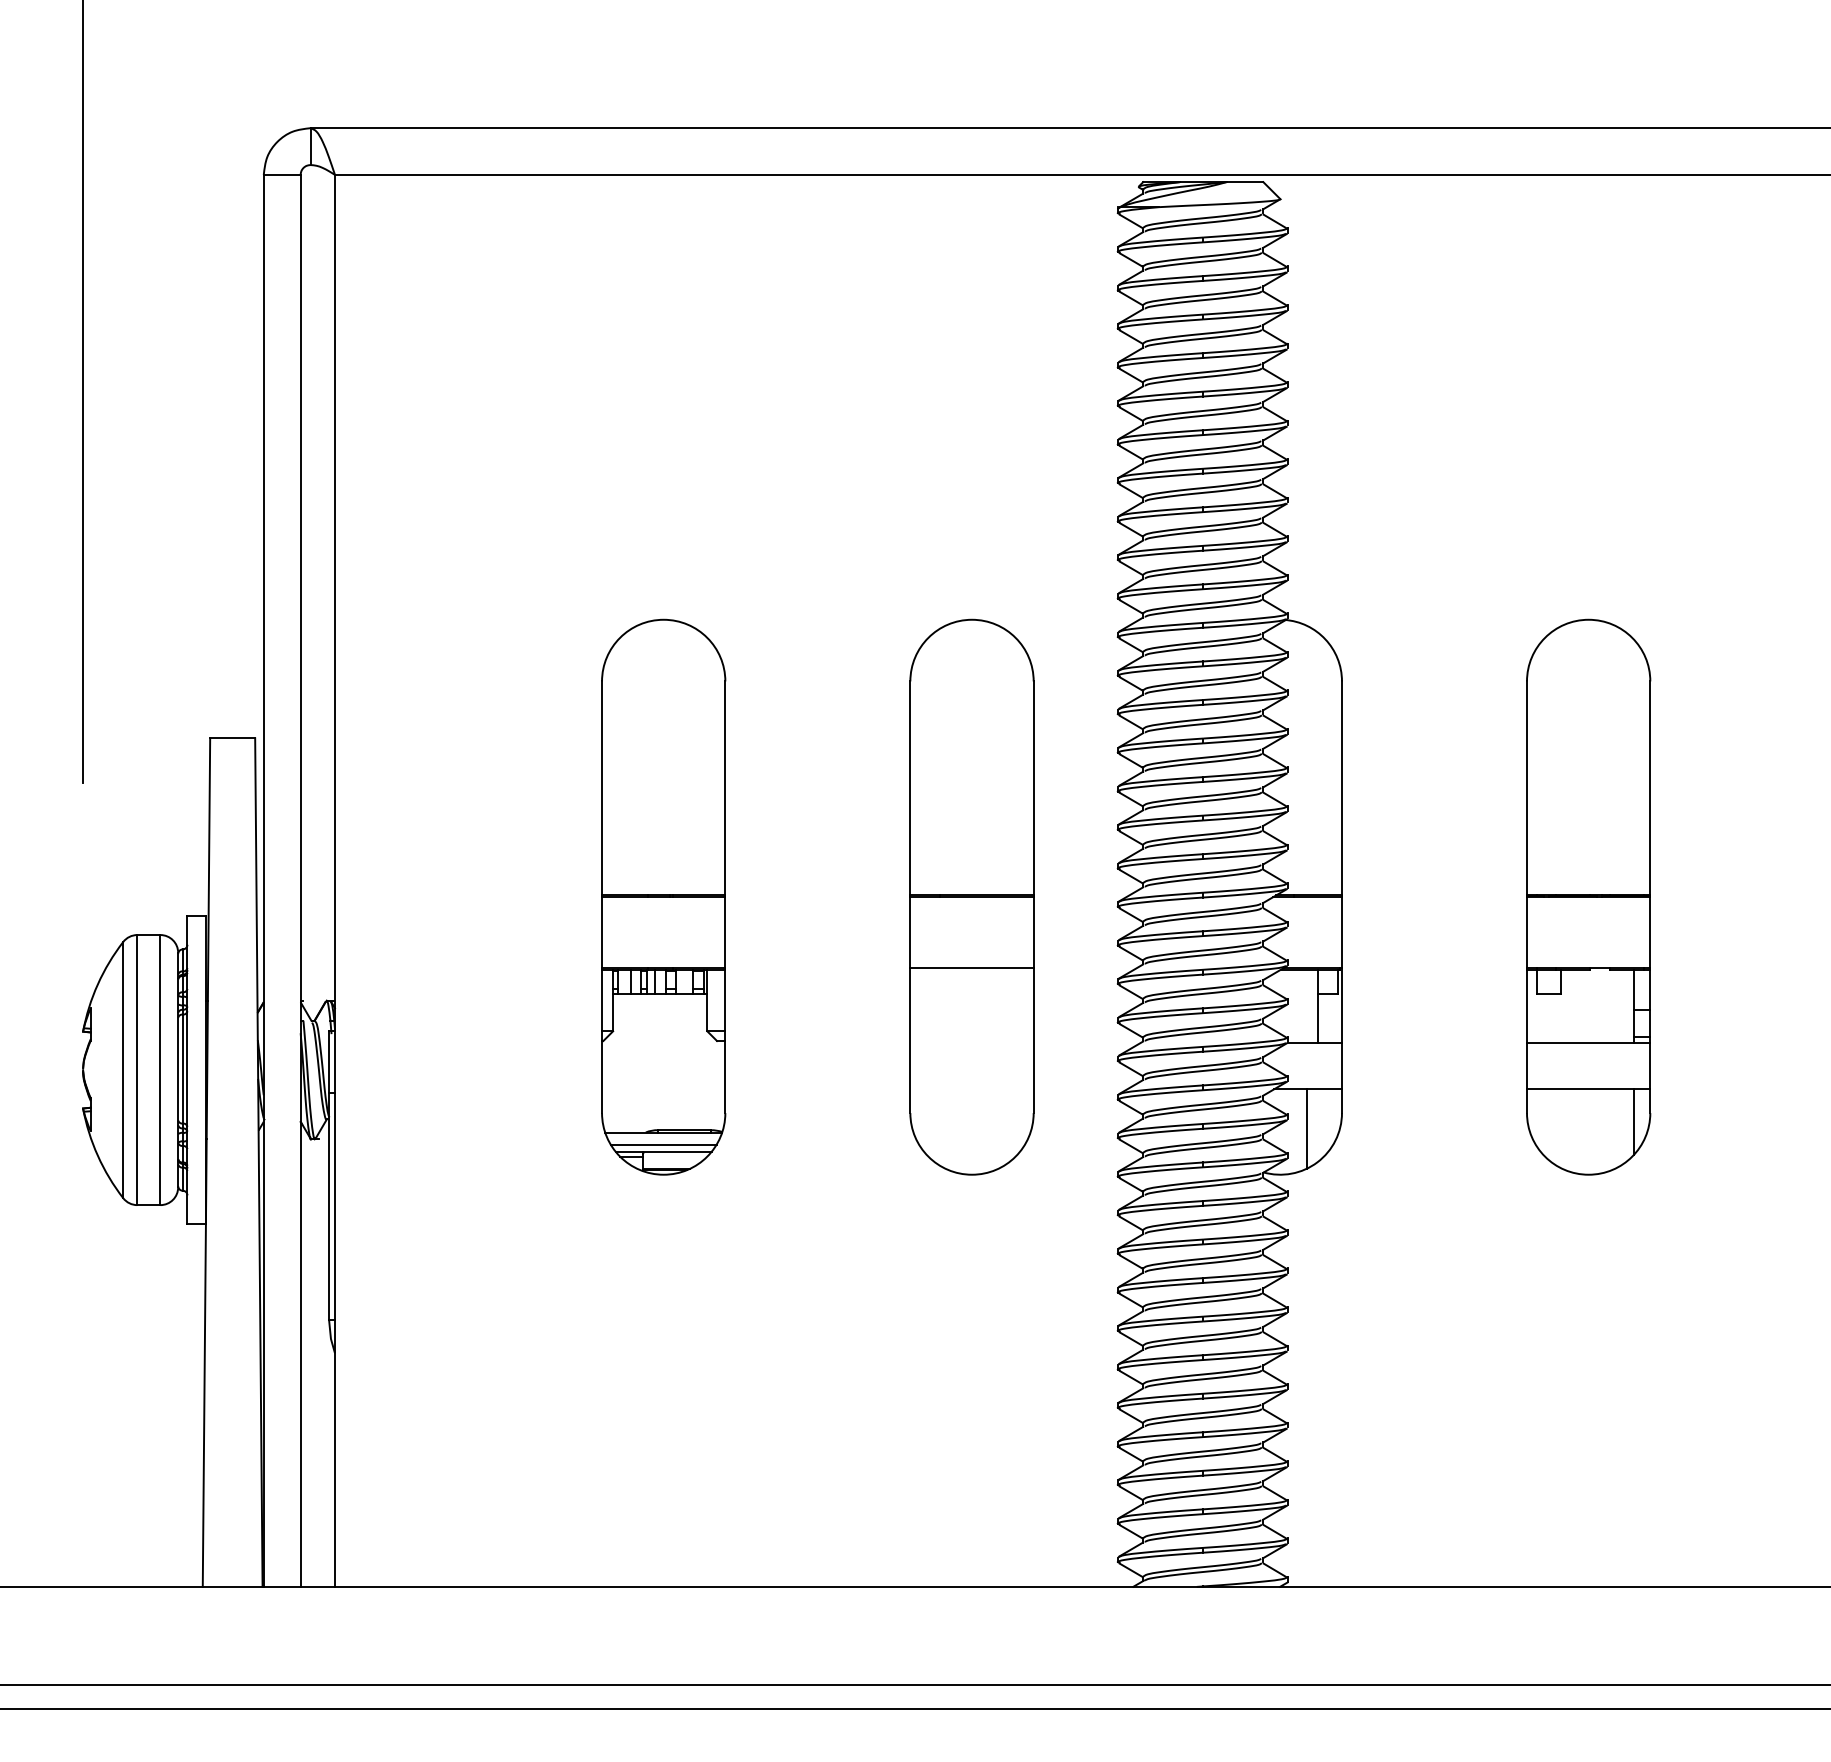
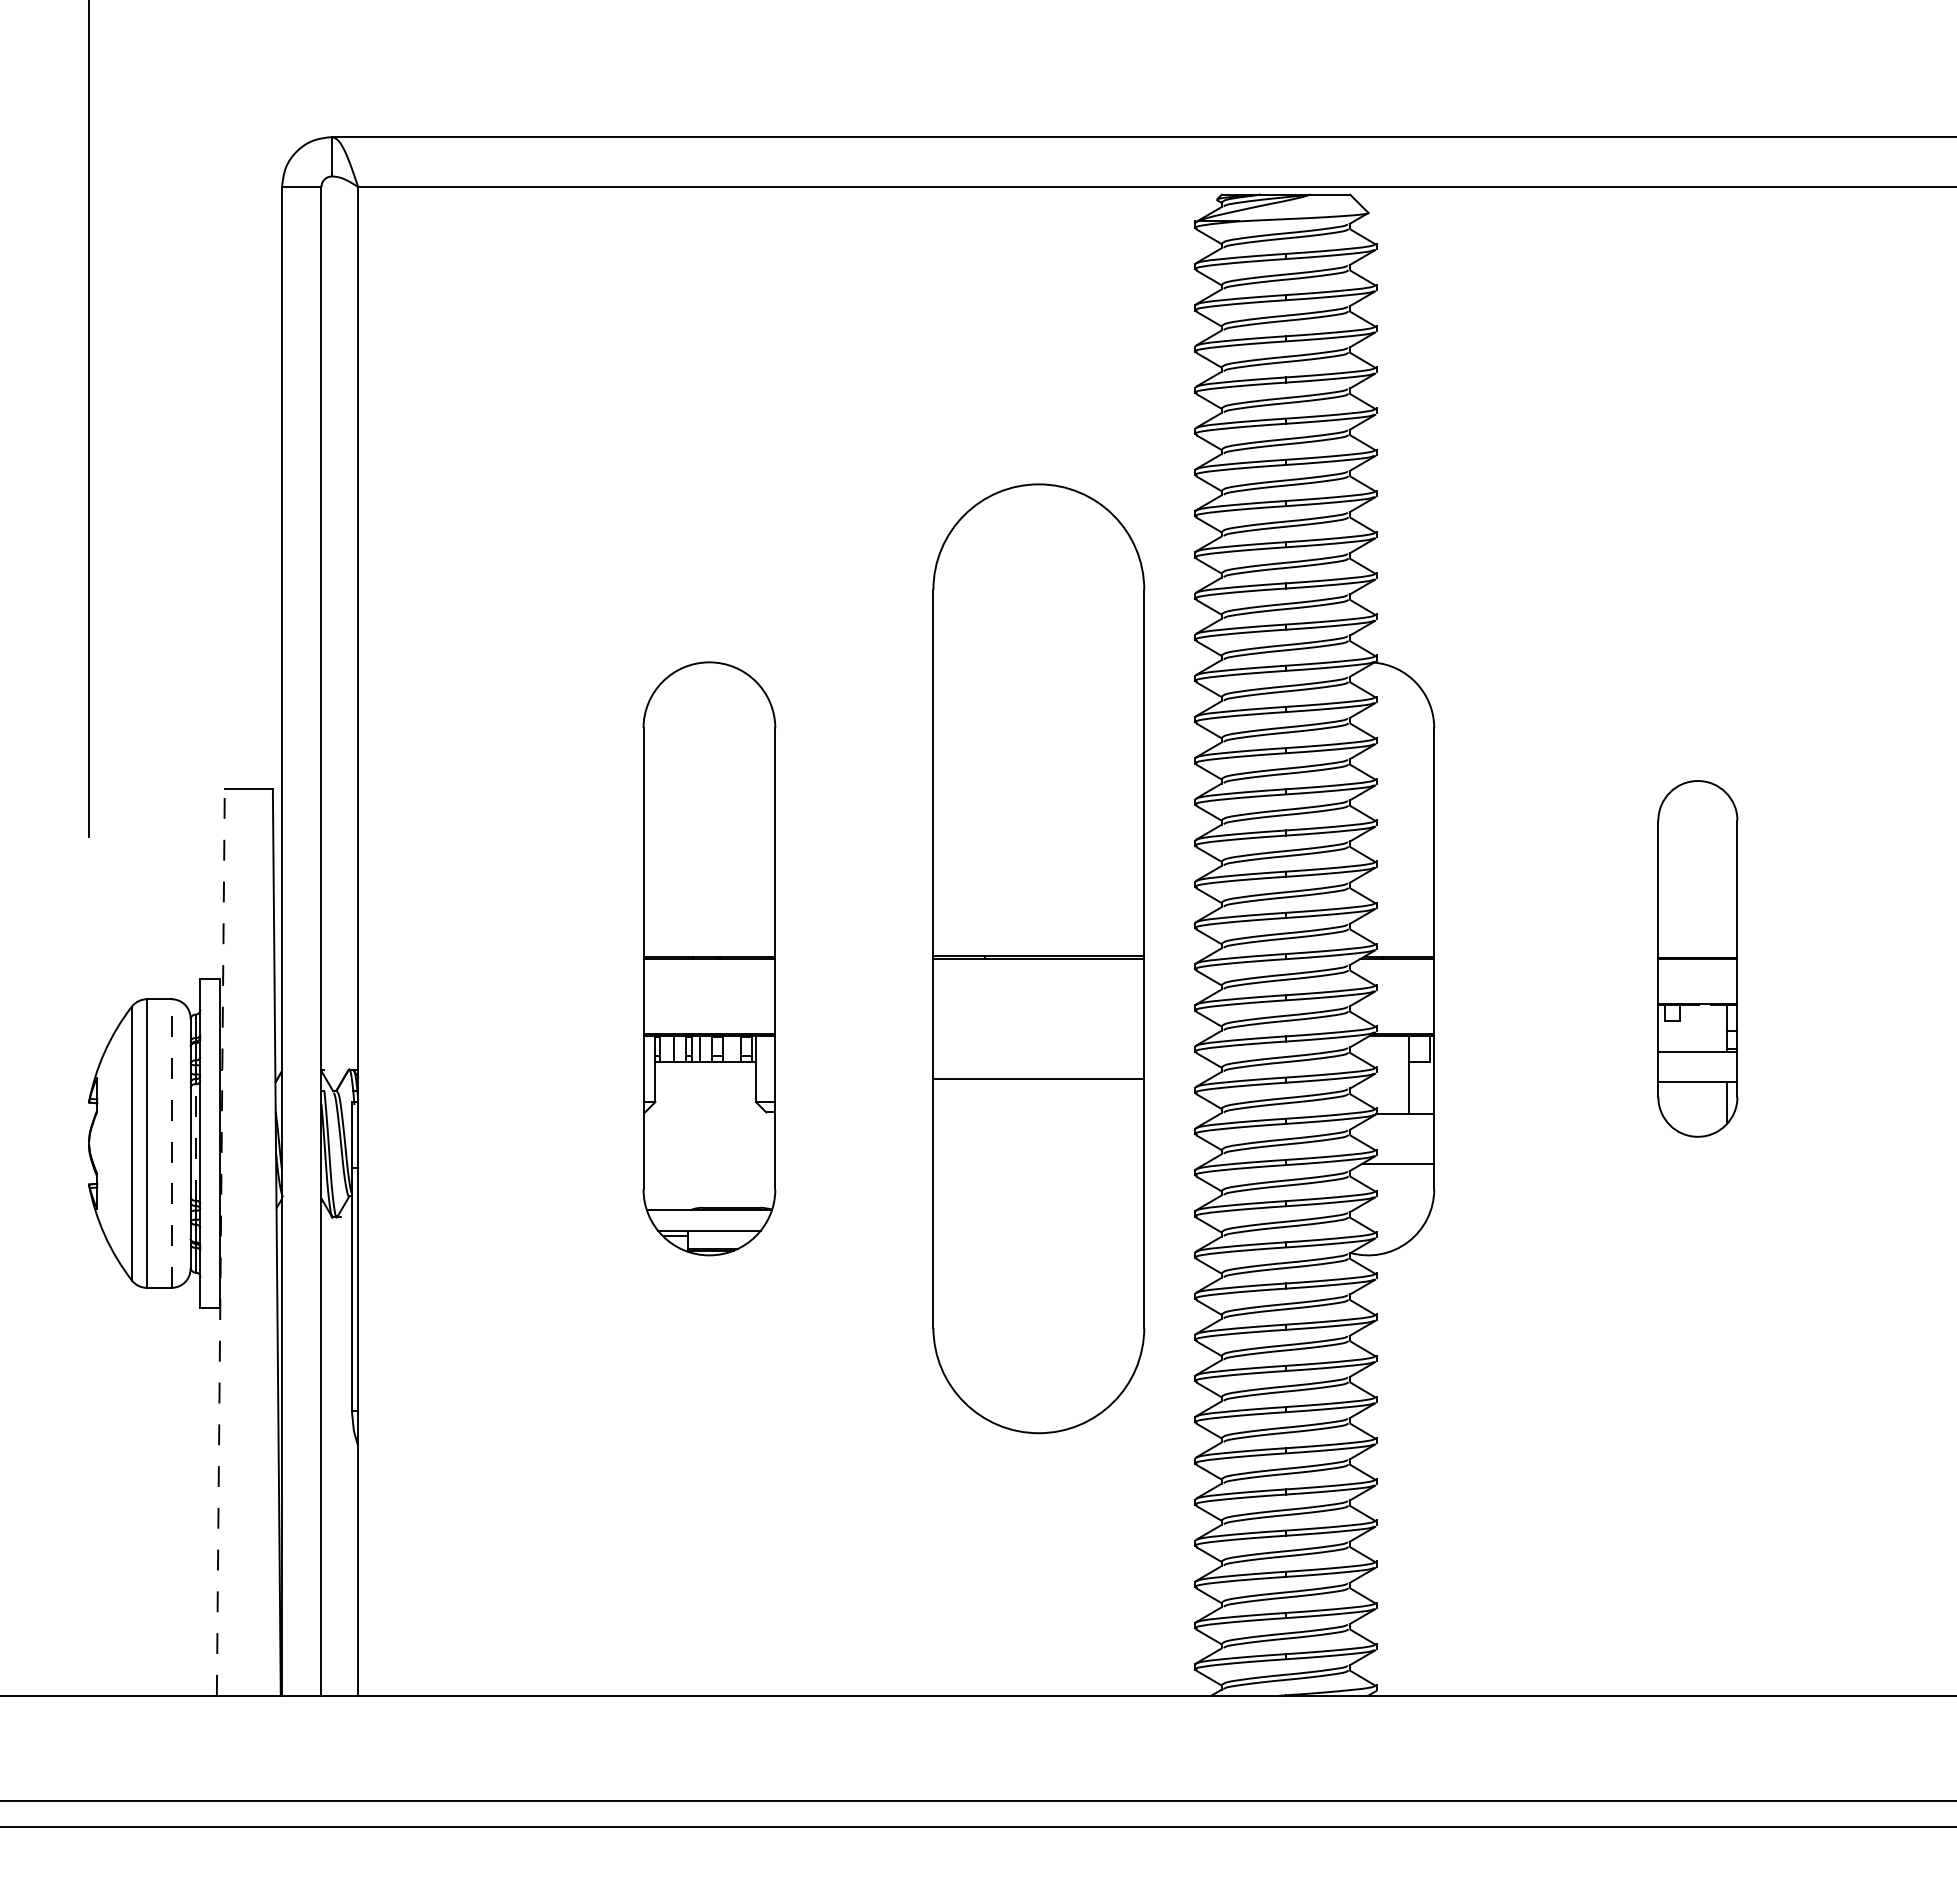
part: (971, 896) -> (1038, 958), size x1.6
part: (1588, 896) -> (1697, 958), size x0.6
line: (182, 1068) -> (195, 1141), solid -> dashed
line: (160, 1070) -> (171, 1143), solid -> dashed
line: (1306, 1128) -> (1396, 1206), removed
line: (663, 1144) -> (709, 1223), removed
line: (206, 1161) -> (220, 1241), solid -> dashed

